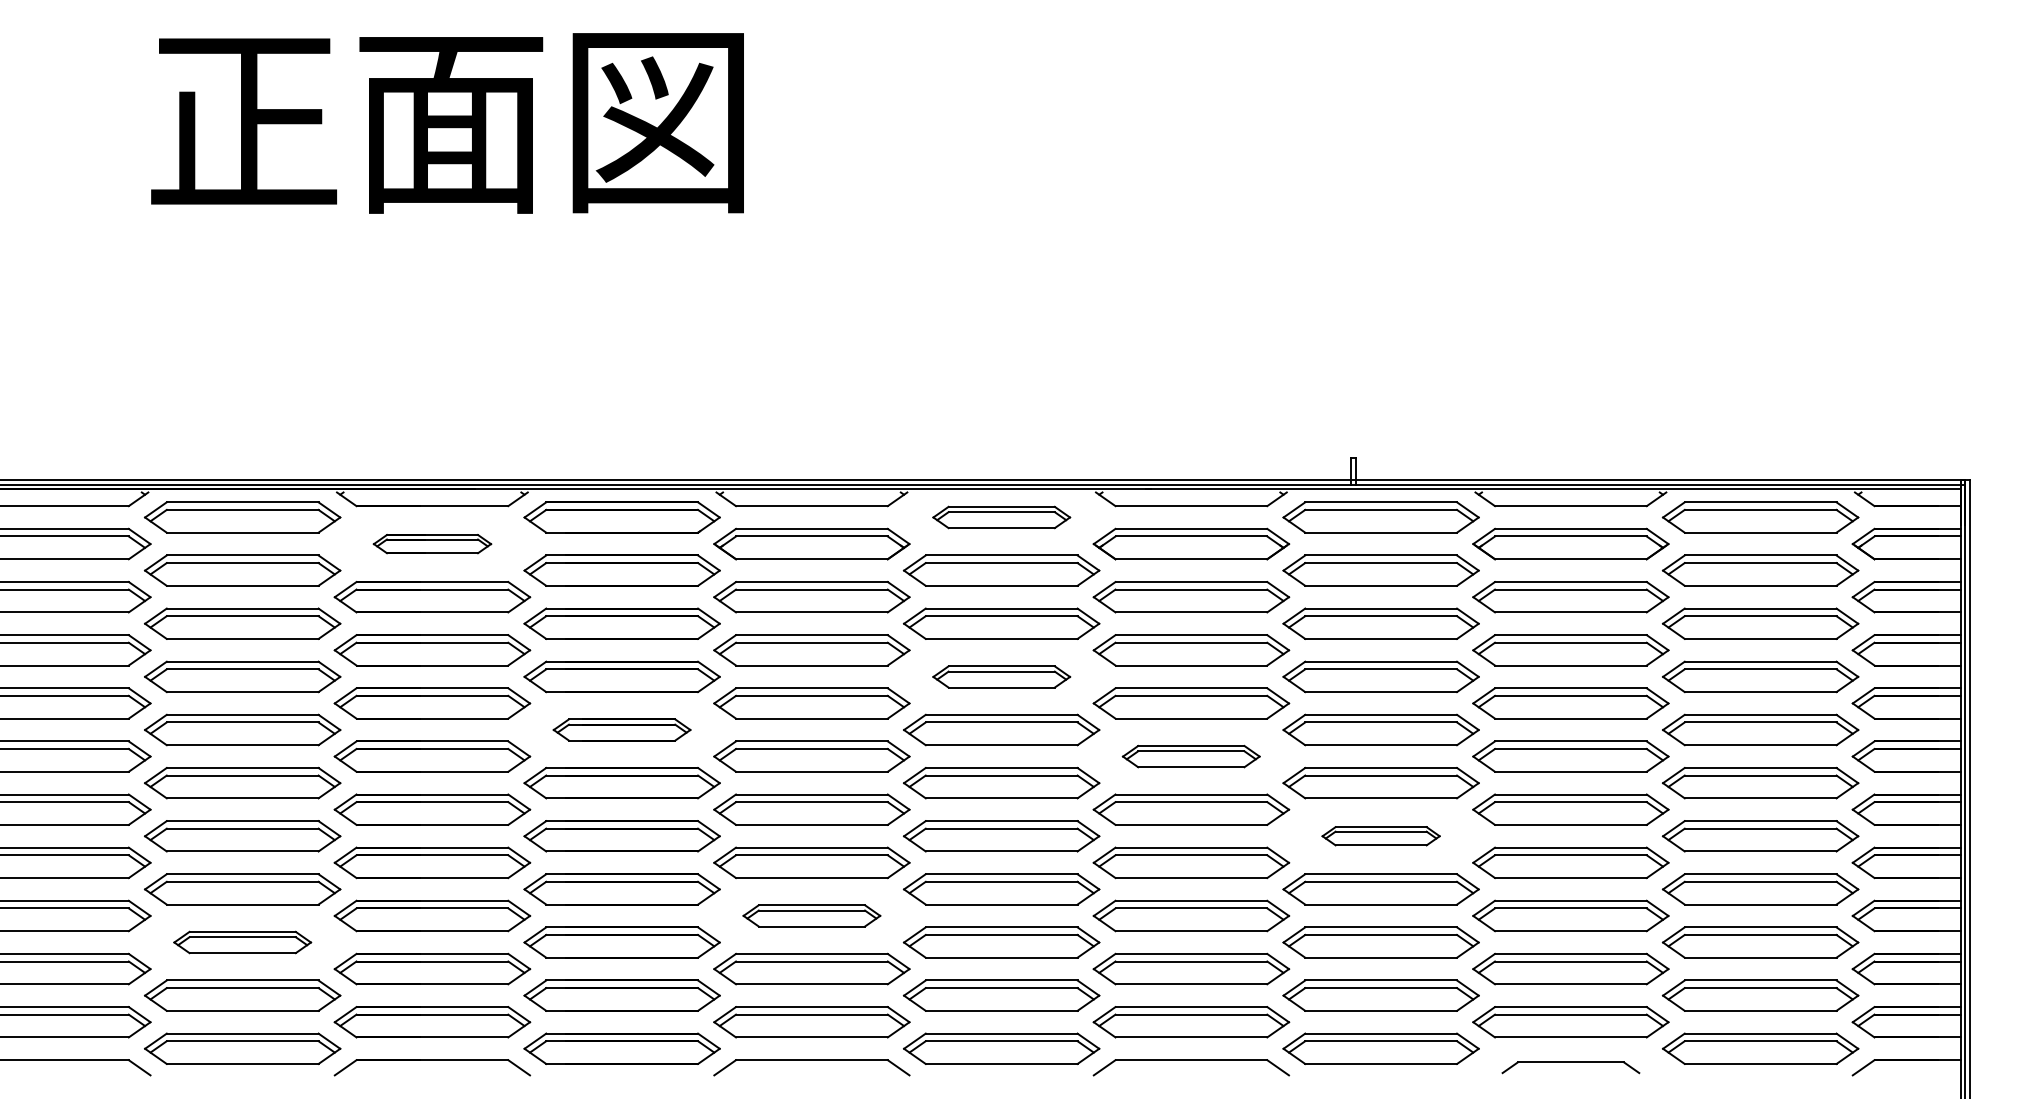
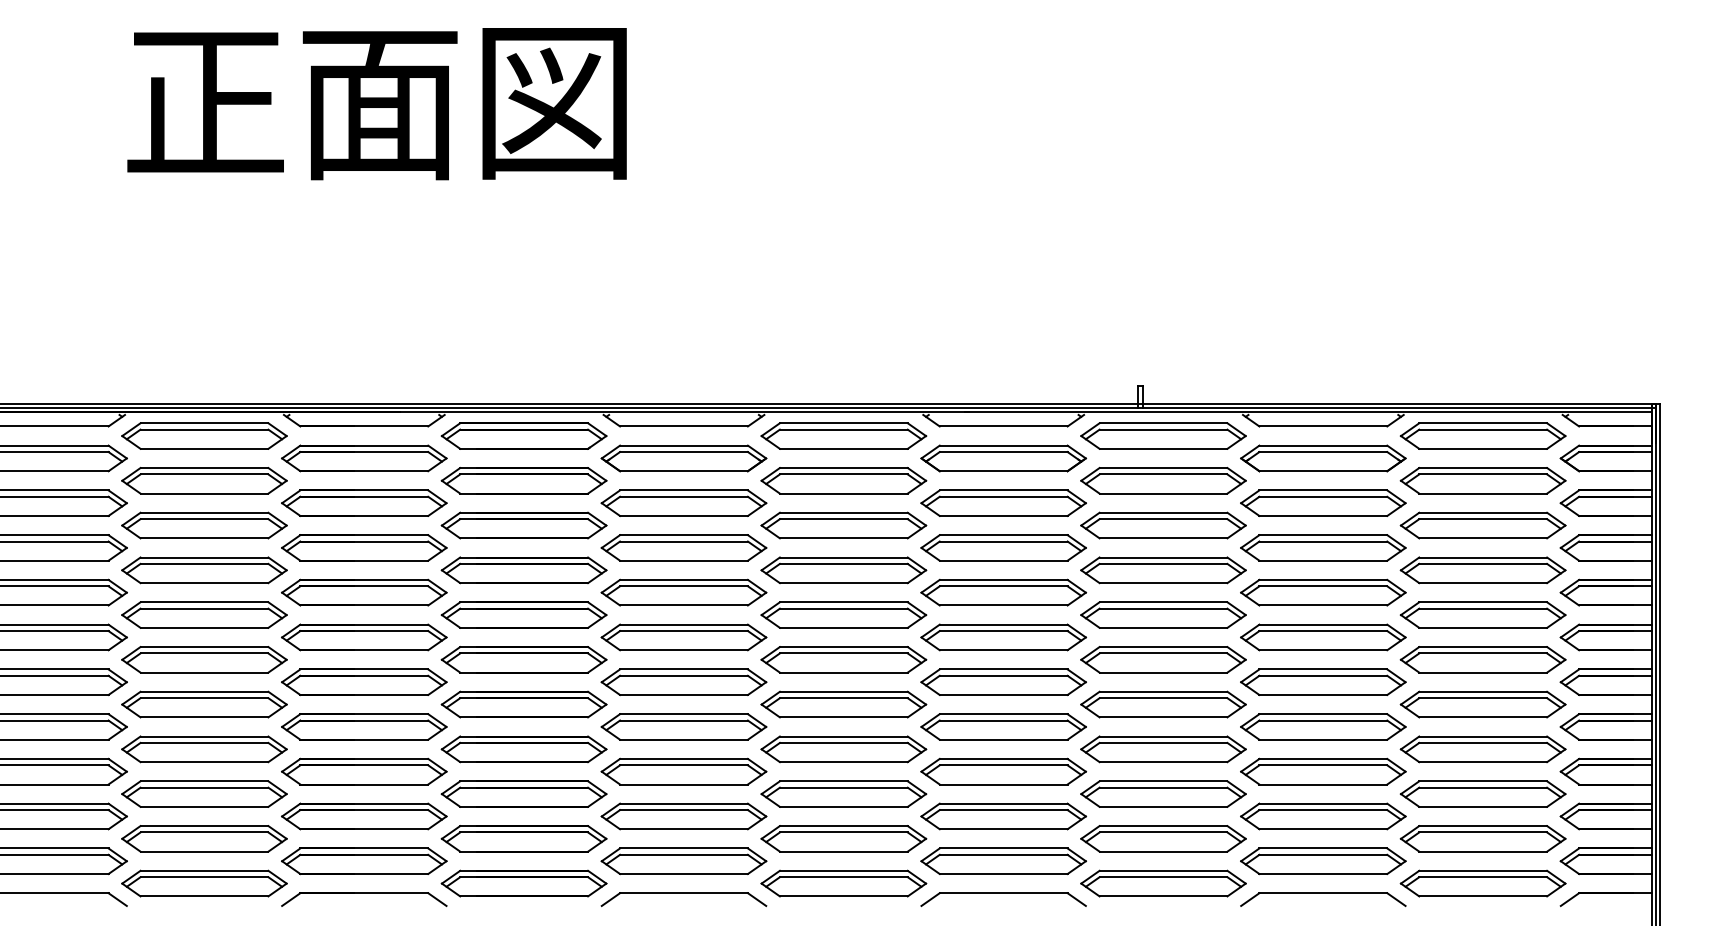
part: (1001, 516) -> (843, 435), size x1.43
part: (432, 544) -> (364, 458), size x1.67
part: (1001, 677) -> (843, 570), size x1.43
part: (621, 729) -> (523, 614), size x1.43
part: (1191, 756) -> (1003, 637), size x1.43
part: (1381, 836) -> (1163, 704), size x1.67
part: (811, 915) -> (683, 771), size x1.43
part: (242, 941) -> (204, 793), size x1.43
part: (1571, 1067) -> (1323, 899), size x1.43

